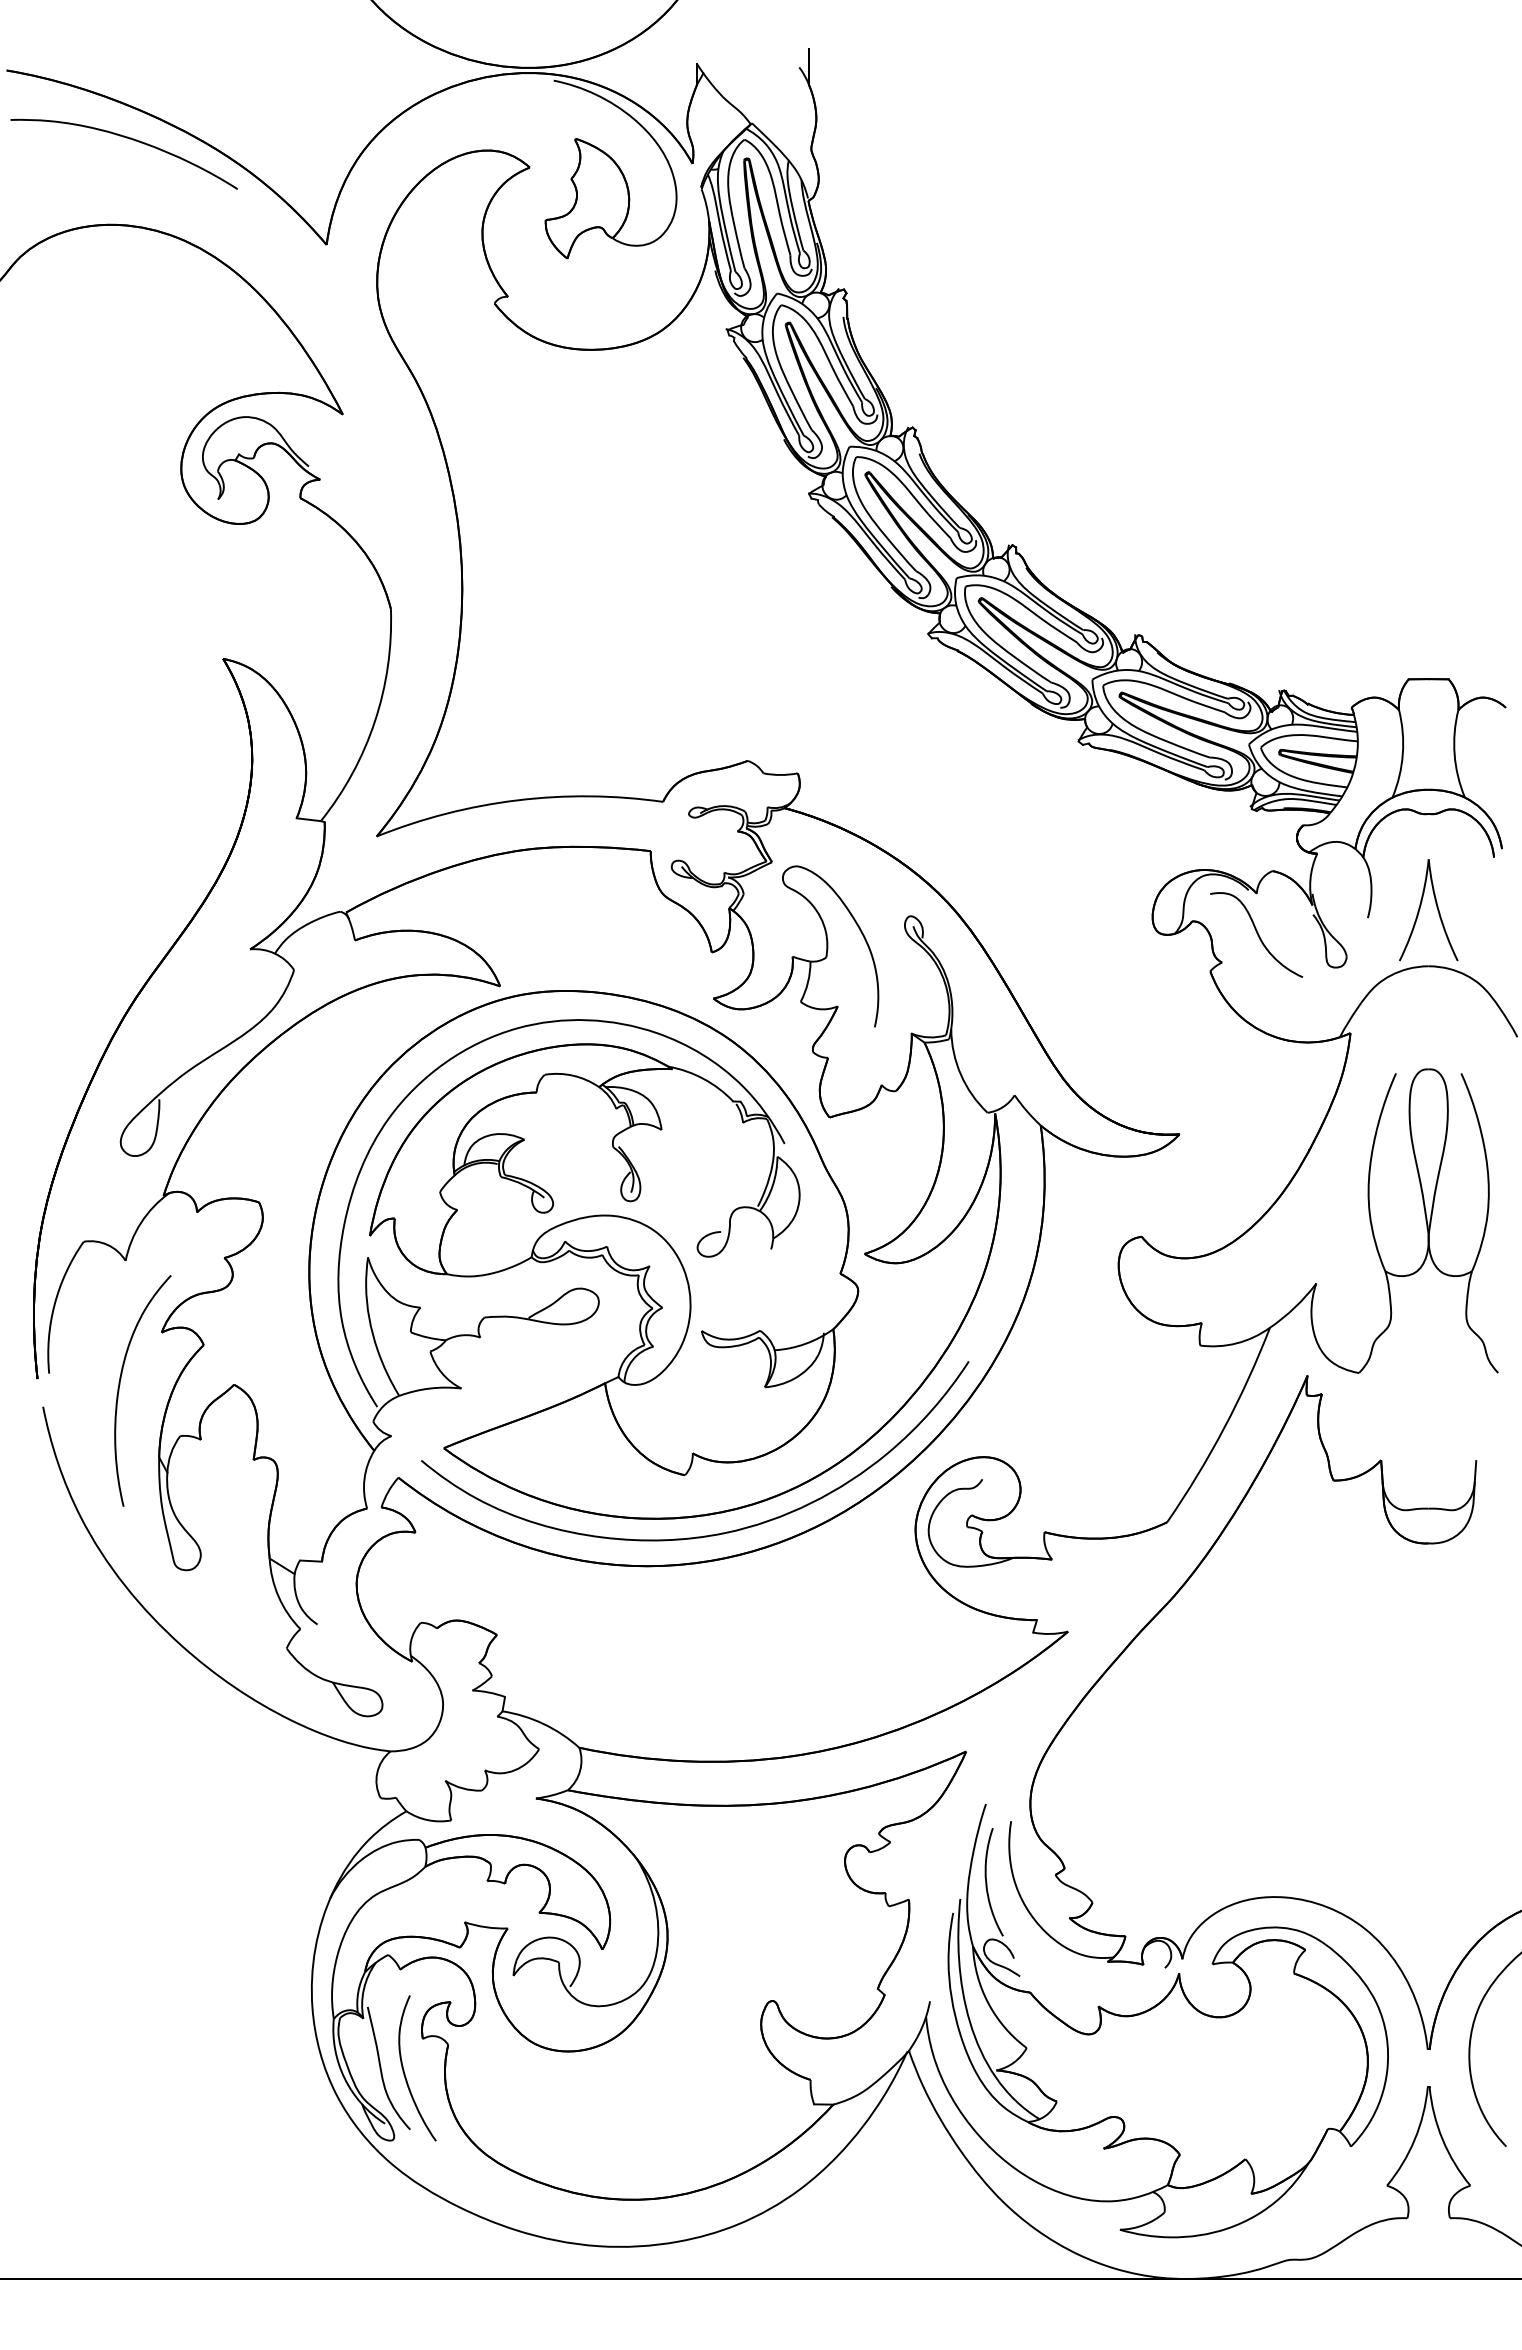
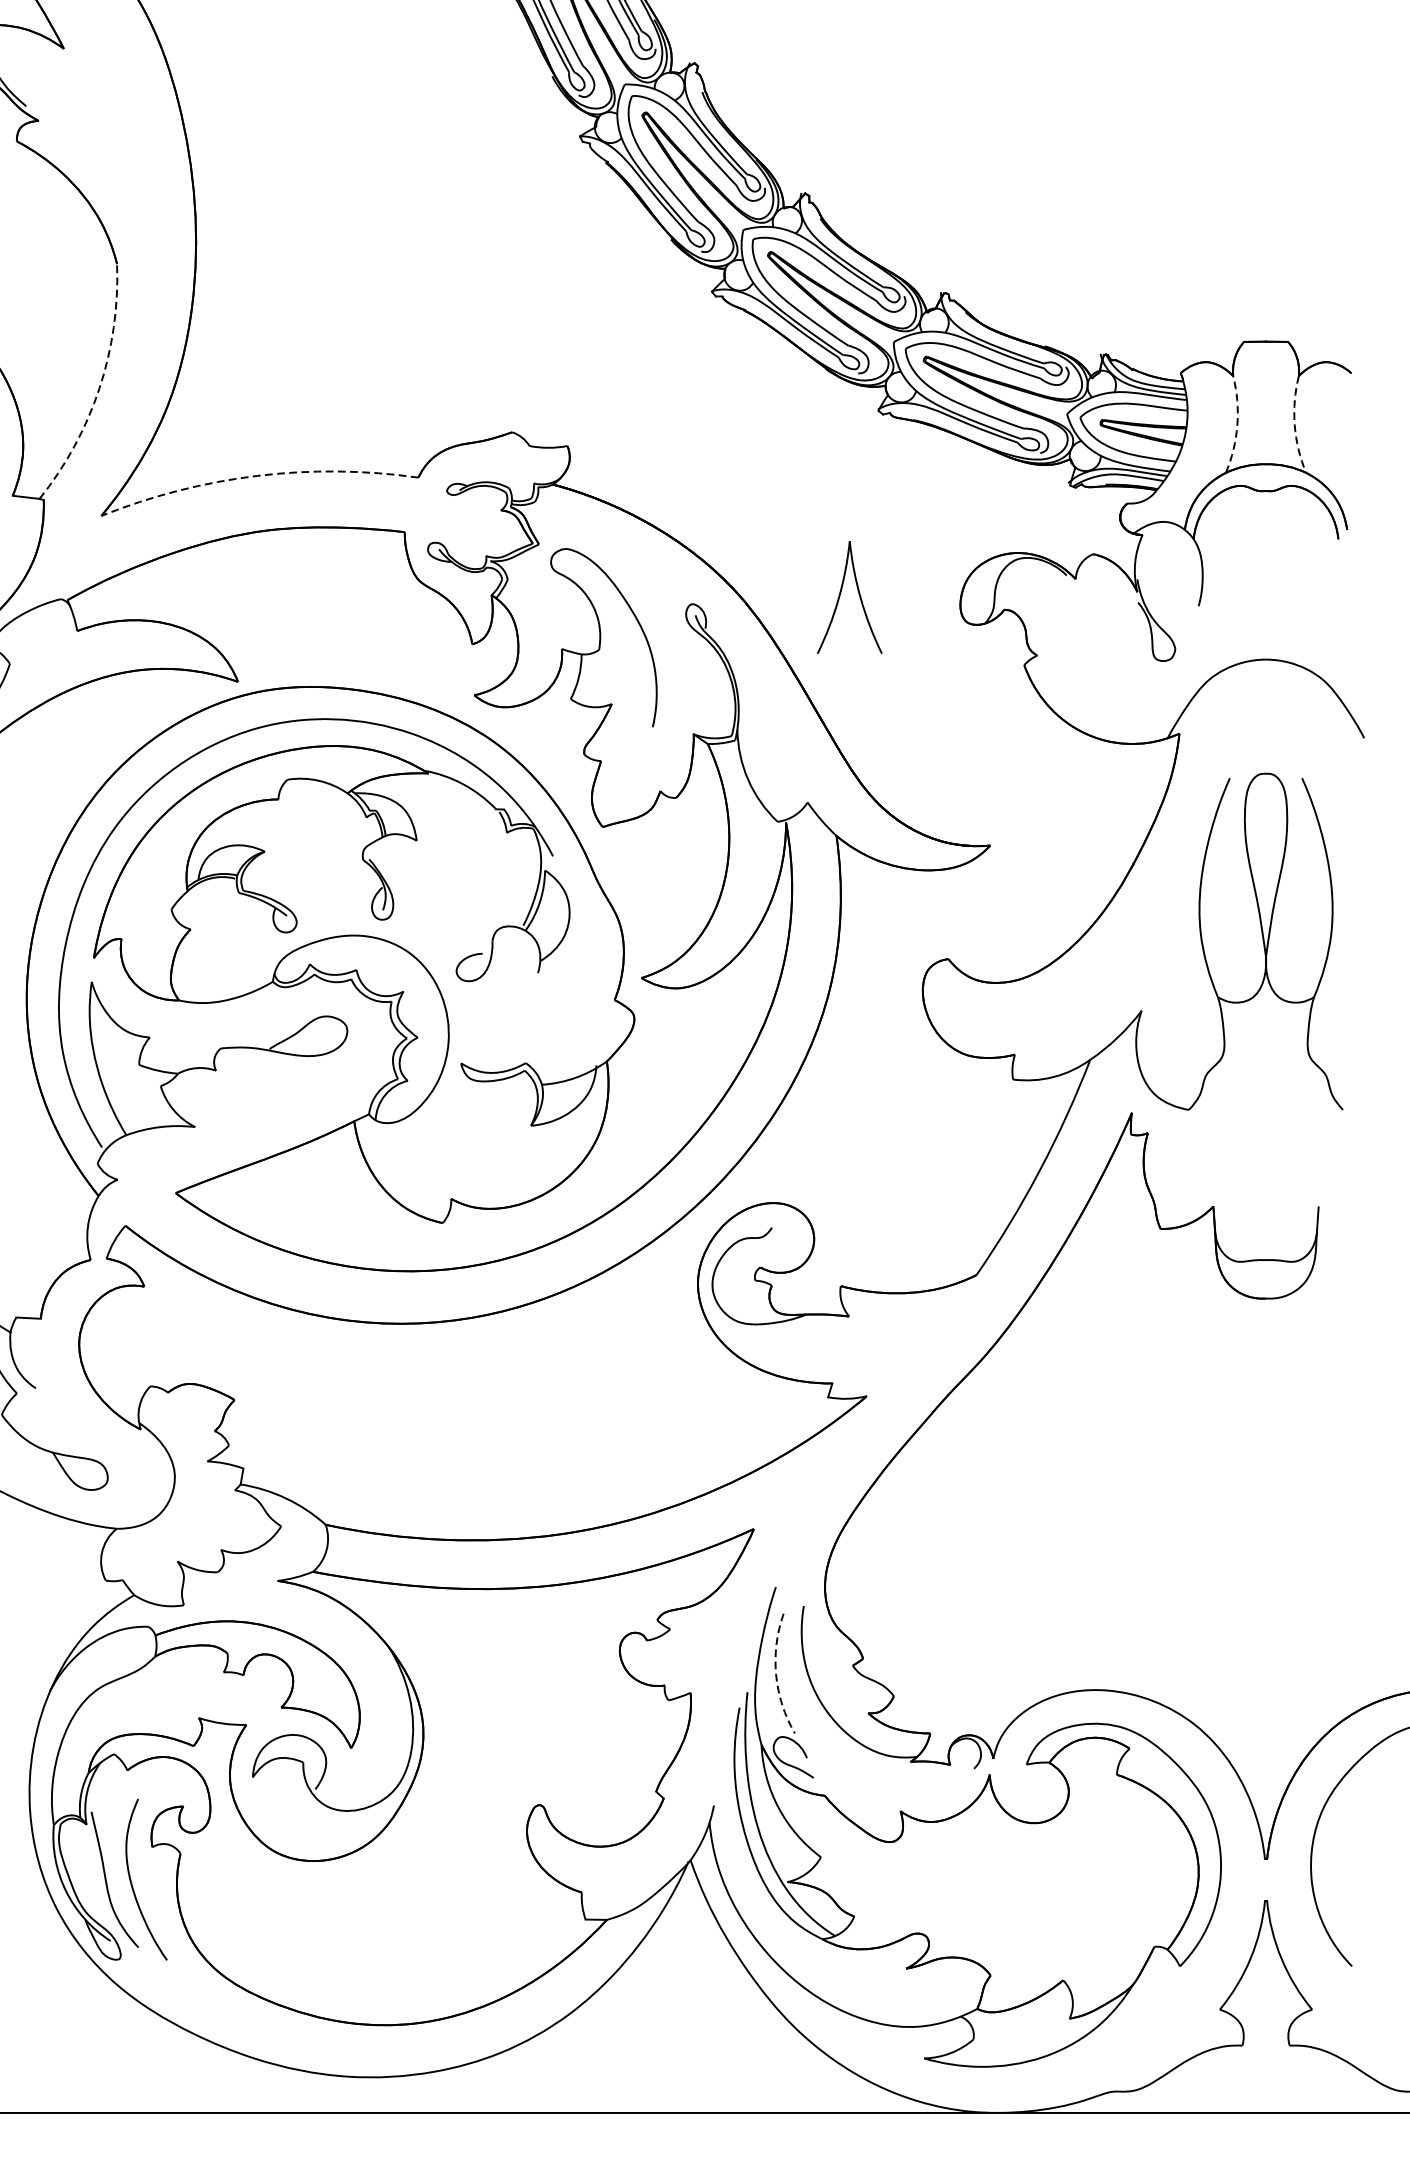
arc: (374, 721) -> (98, 388), solid -> dashed
arc: (1402, 754) -> (1237, 425), solid -> dashed
arc: (1454, 754) -> (1294, 425), solid -> dashed
arc: (517, 800) -> (257, 476), solid -> dashed
part: (1420, 909) -> (840, 596), moved
curve: (1256, 933) -> (1075, 623), removed
curve: (710, 1534) -> (470, 1288), removed
arc: (986, 1883) -> (776, 1675), solid -> dashed

